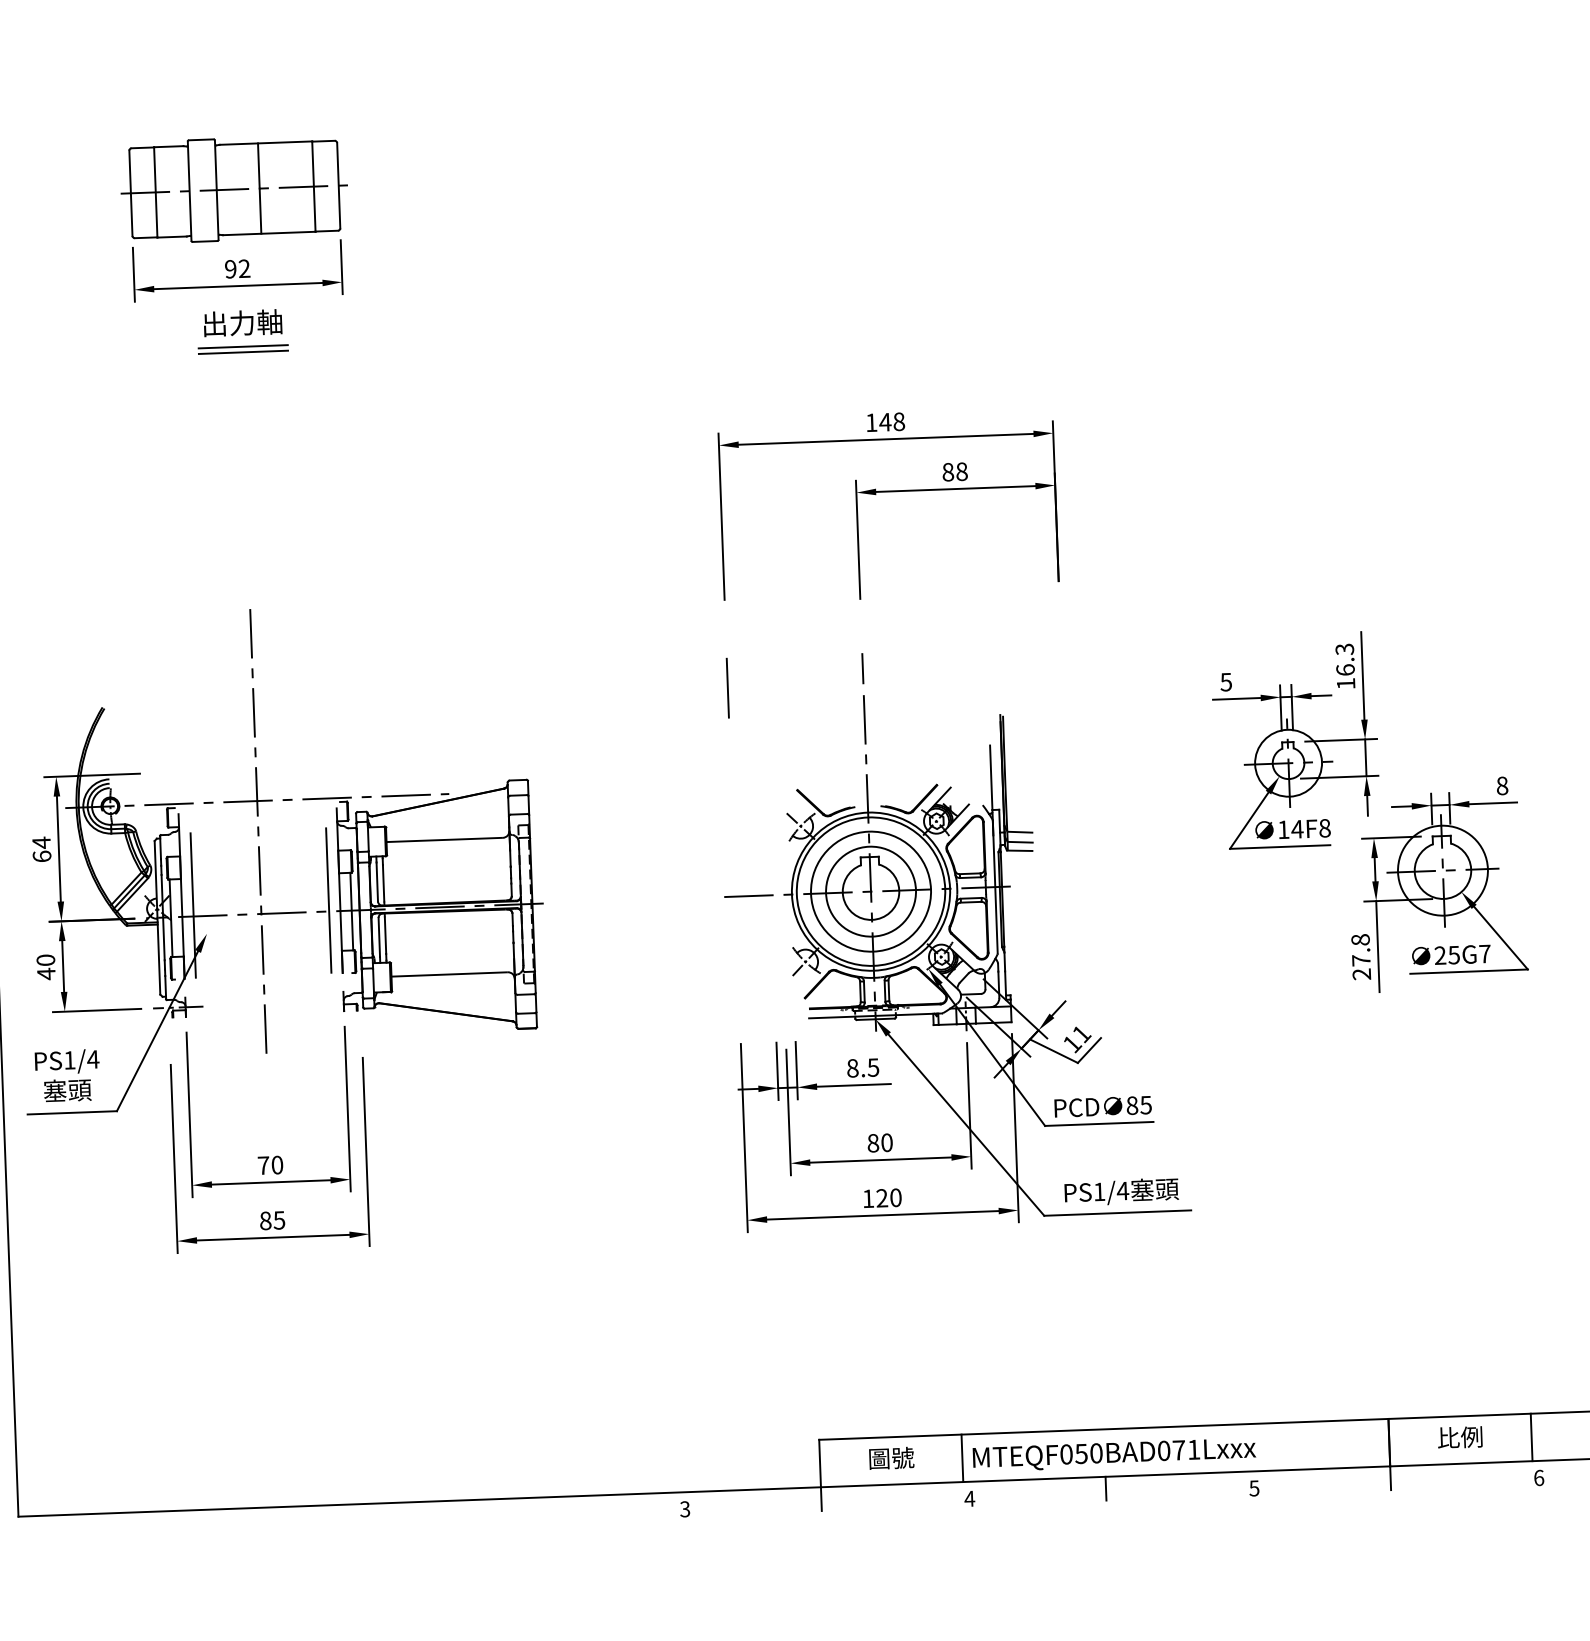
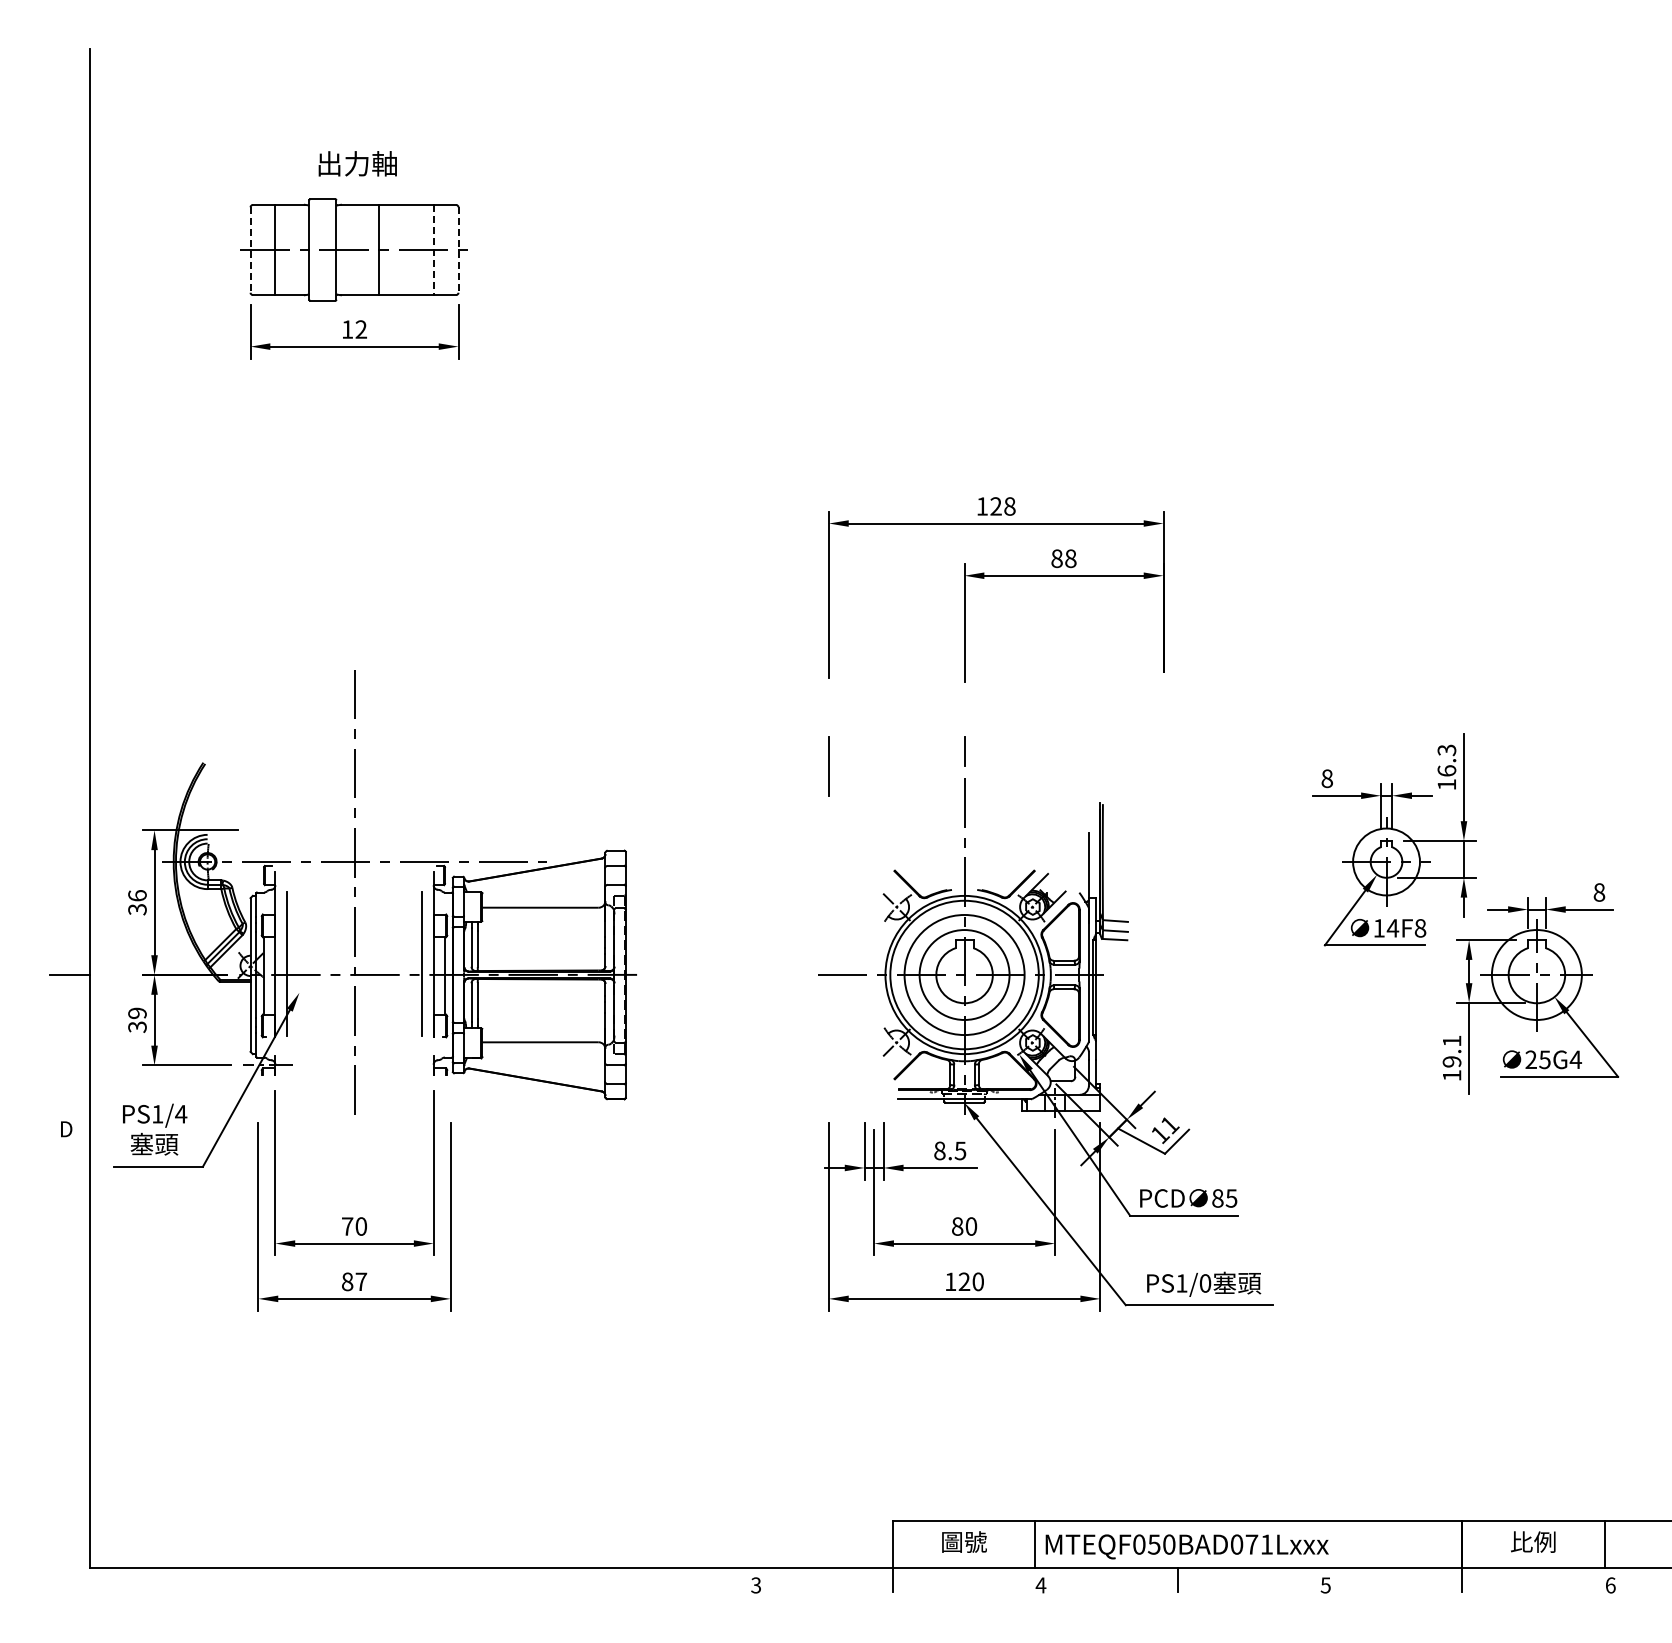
line: (338, 186) -> (458, 250), solid -> dashed
line: (313, 187) -> (433, 250), solid -> dashed
line: (130, 193) -> (250, 250), solid -> dashed
text: (230, 269) -> (347, 329), 92 -> 12
text: (242, 322) -> (357, 163), moved
line: (242, 346) -> (356, 407), removed
line: (242, 352) -> (356, 413), removed
text: (884, 422) -> (995, 506), 148 -> 128
text: (1225, 682) -> (1326, 778), 5 -> 8
text: (41, 849) -> (137, 902), 64 -> 36
text: (1484, 953) -> (1575, 1059), 25G7 -> 25G4
text: (1360, 957) -> (1451, 1058), 27.8 -> 19.1
text: (46, 967) -> (137, 1020), 40 -> 39
text: (1123, 1191) -> (1205, 1283), PS1/4 -> PS1/0
text: (279, 1220) -> (361, 1281), 85 -> 87

